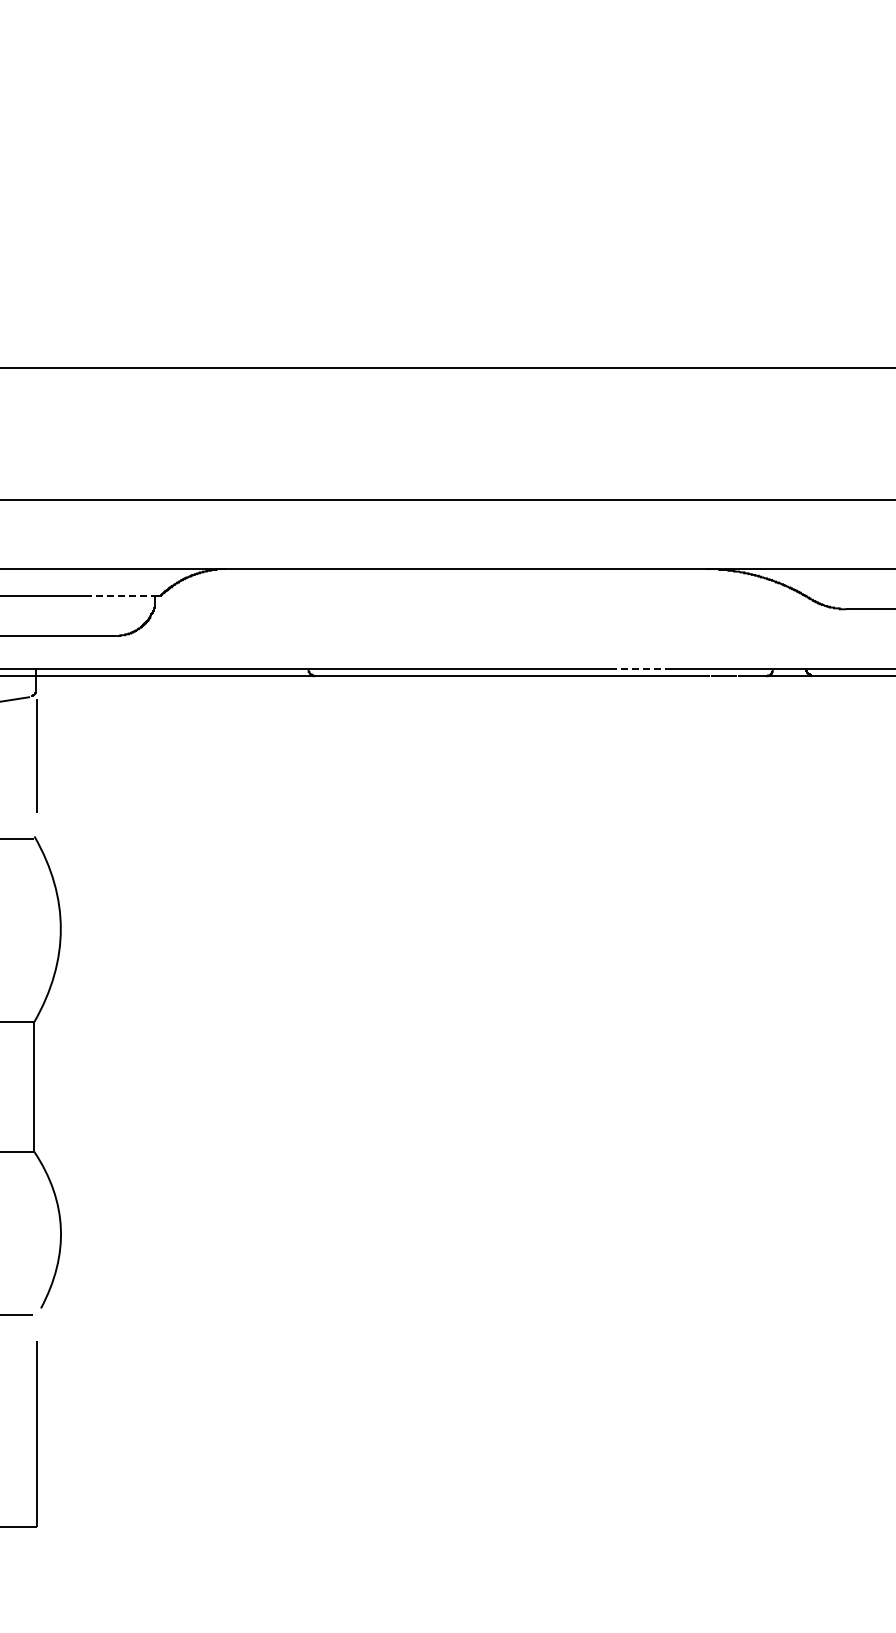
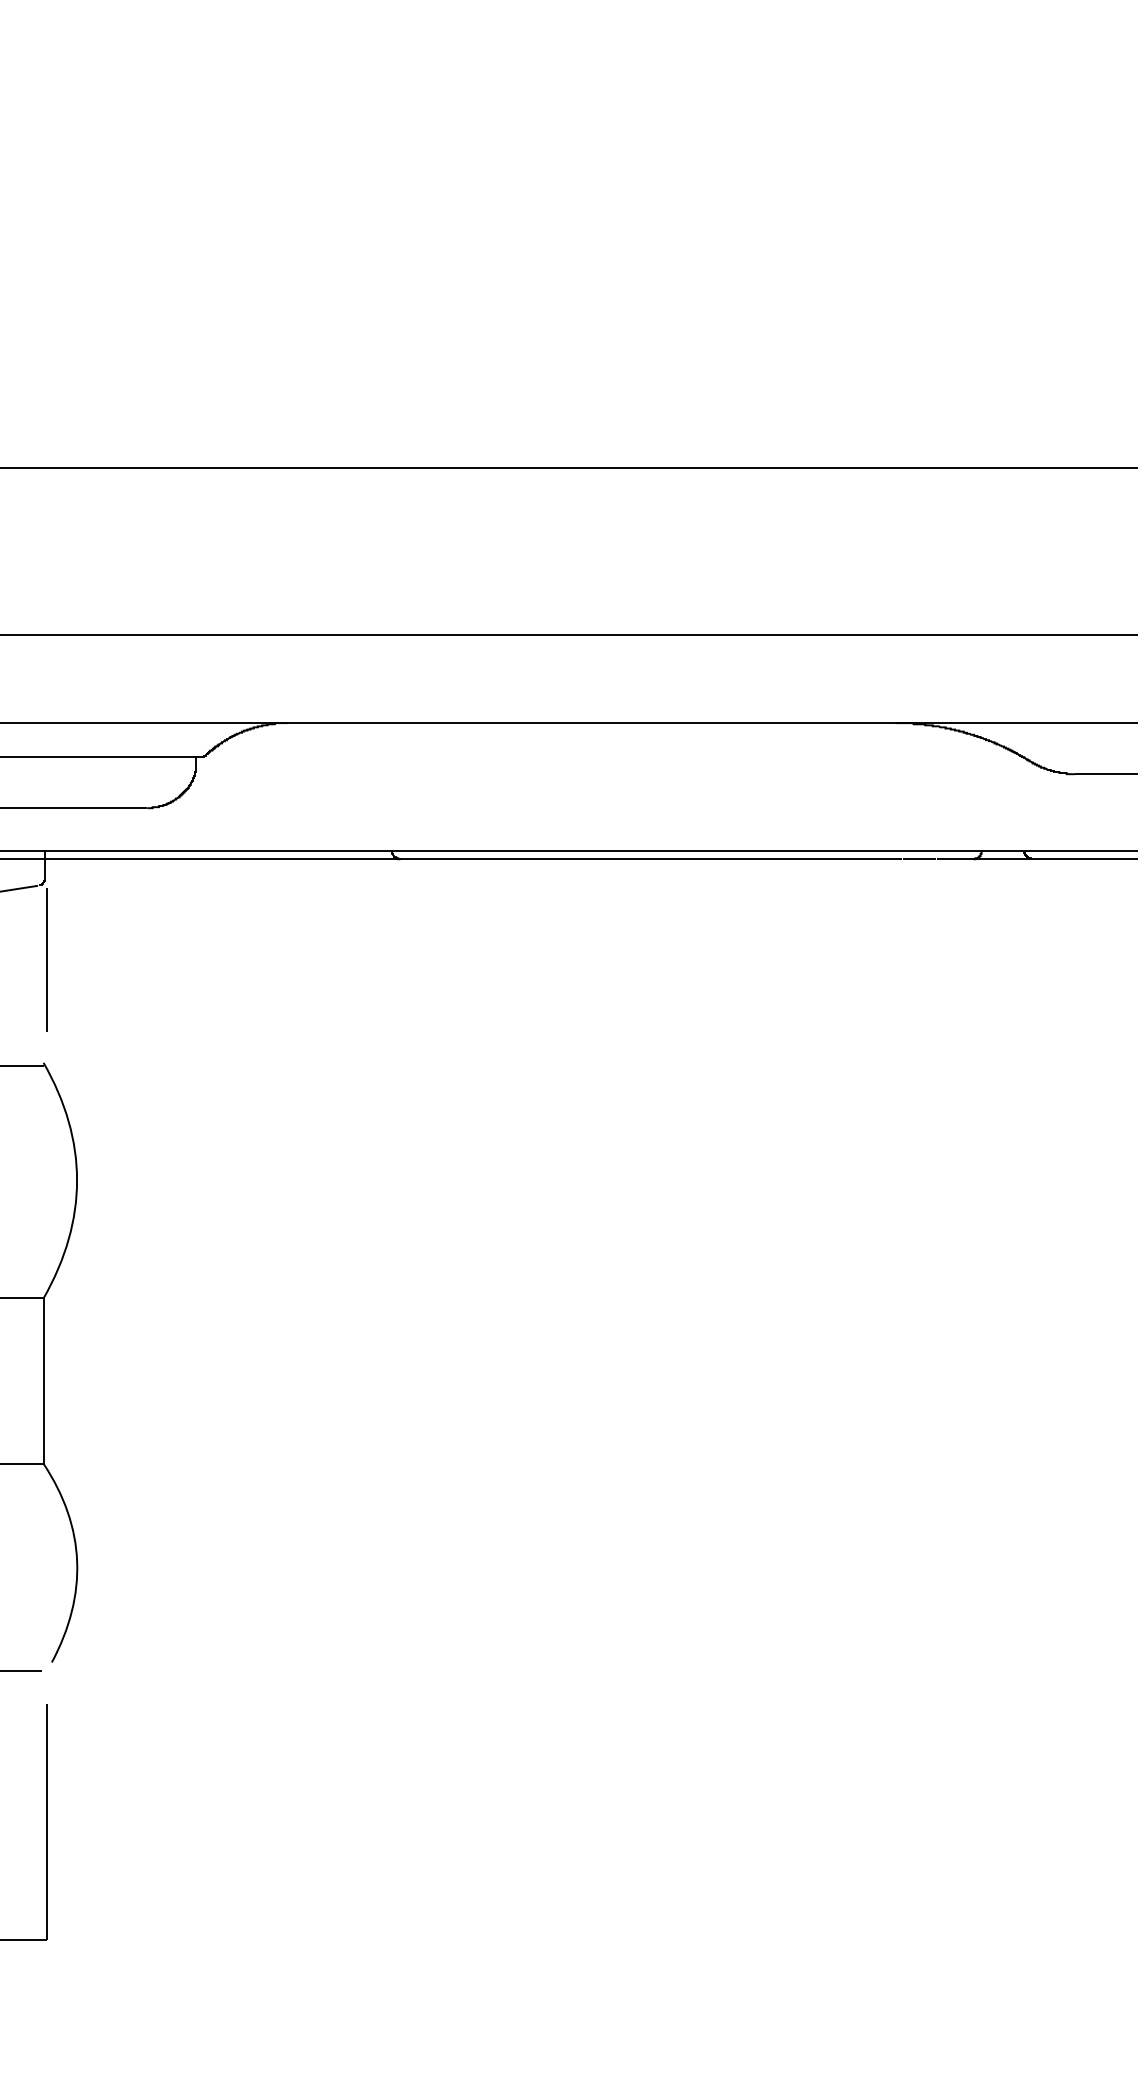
line: (121, 595) -> (154, 756), dashed -> solid
line: (641, 669) -> (814, 850), dashed -> solid

